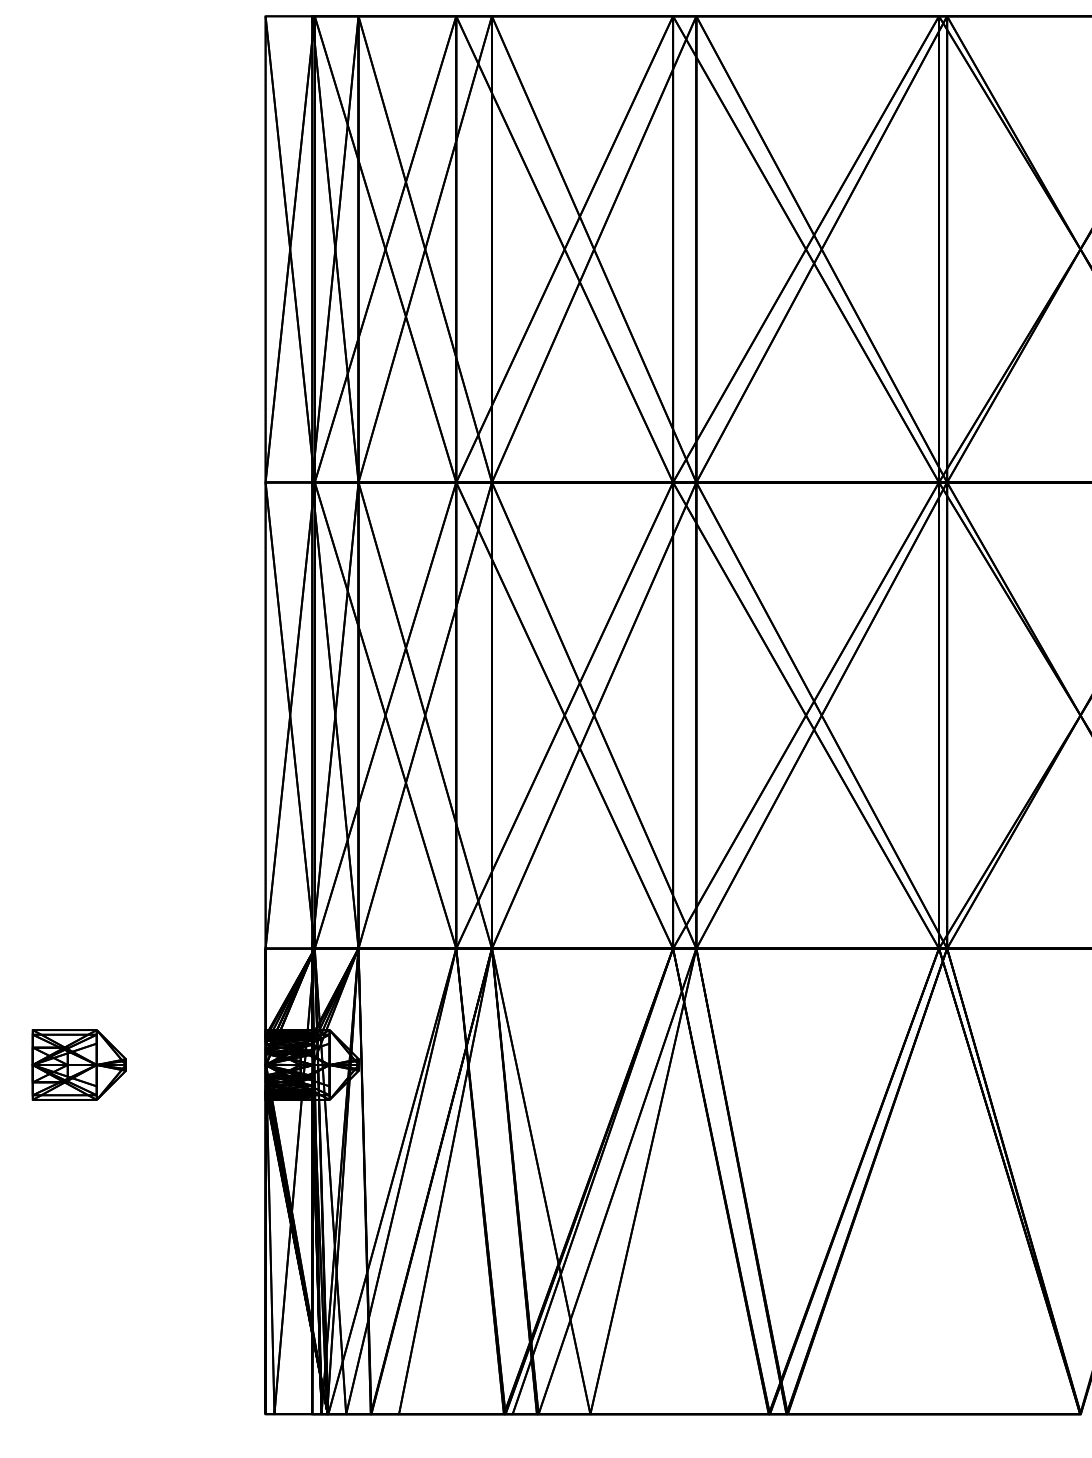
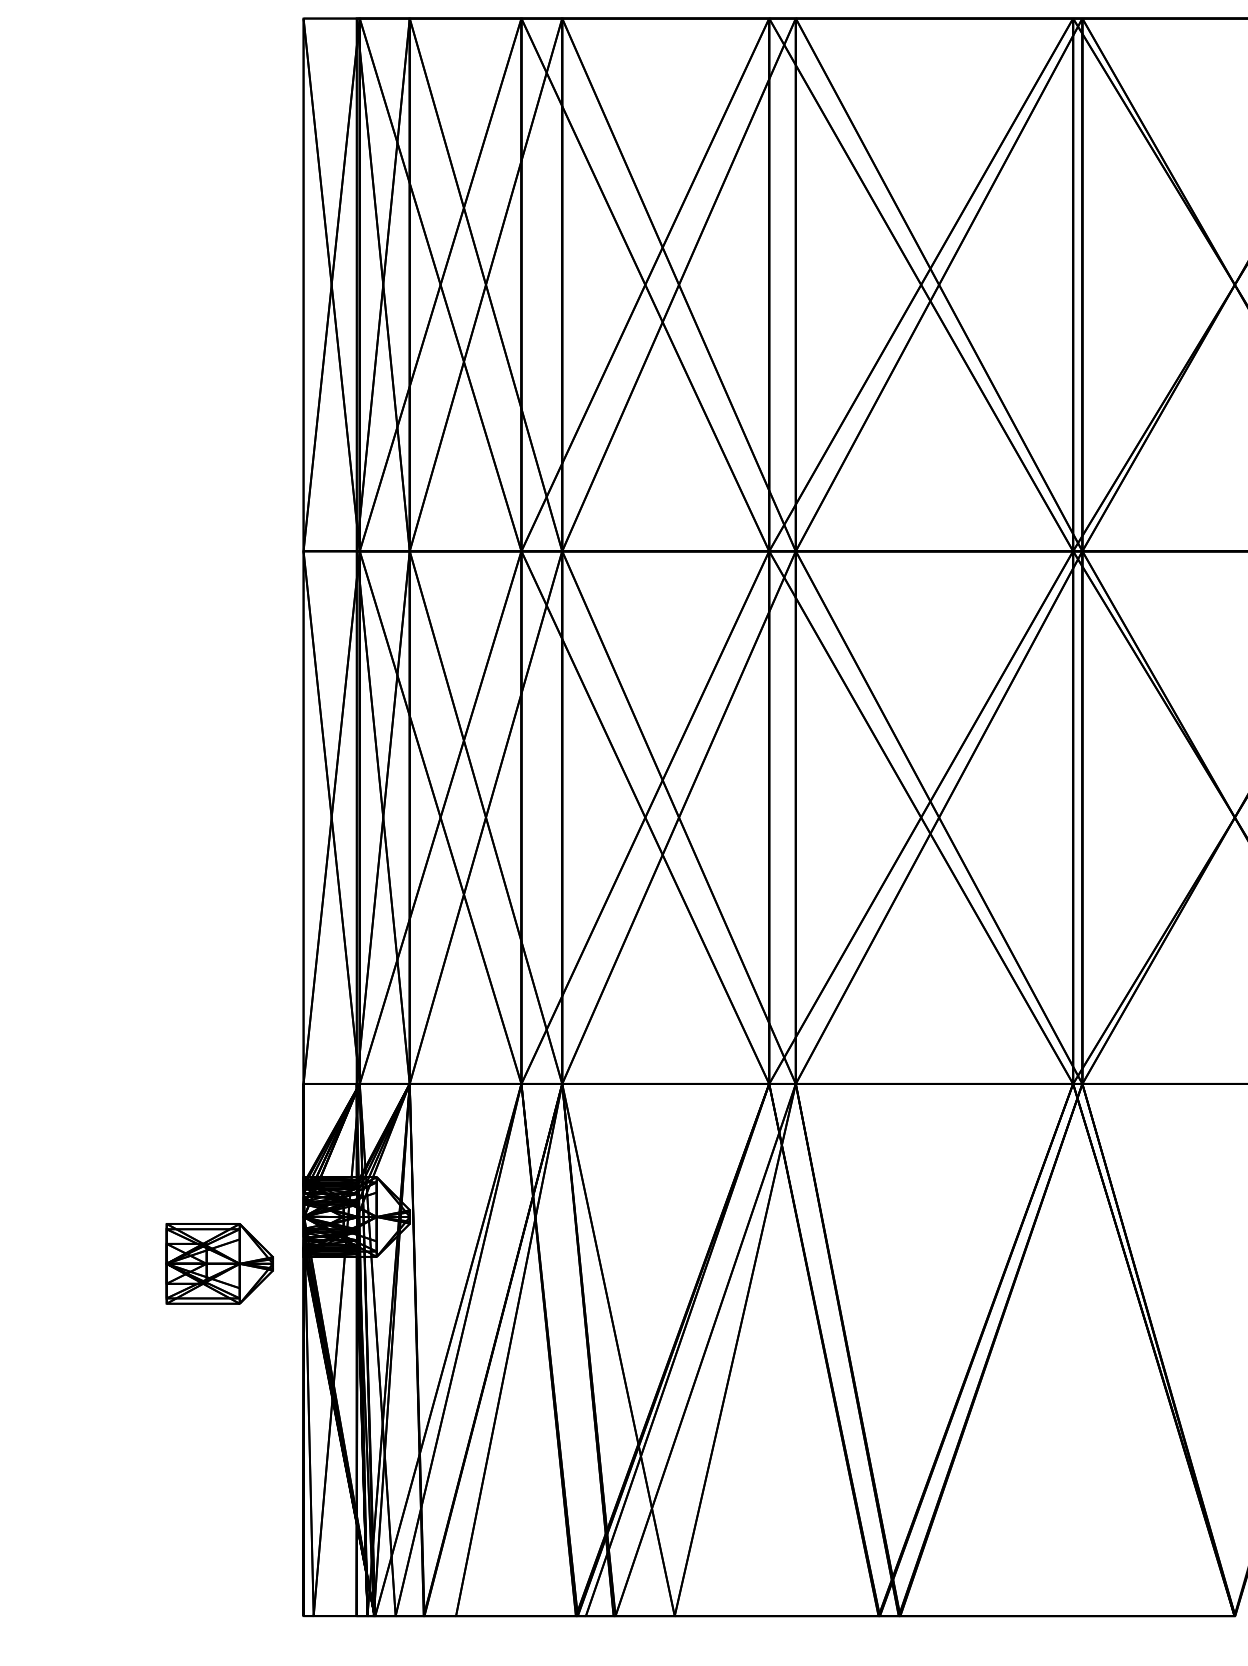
part: (78, 1064) -> (218, 1263), moved

